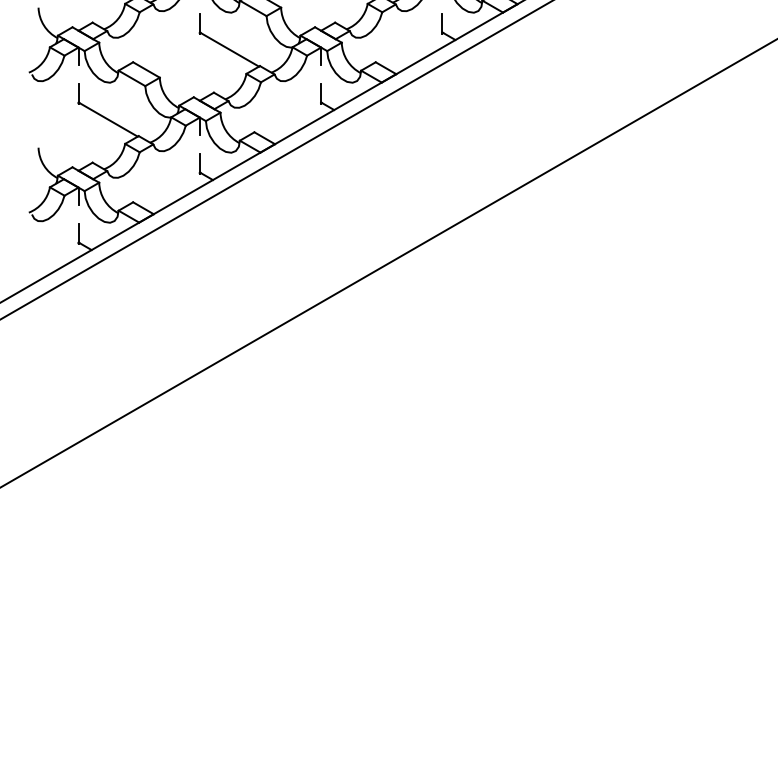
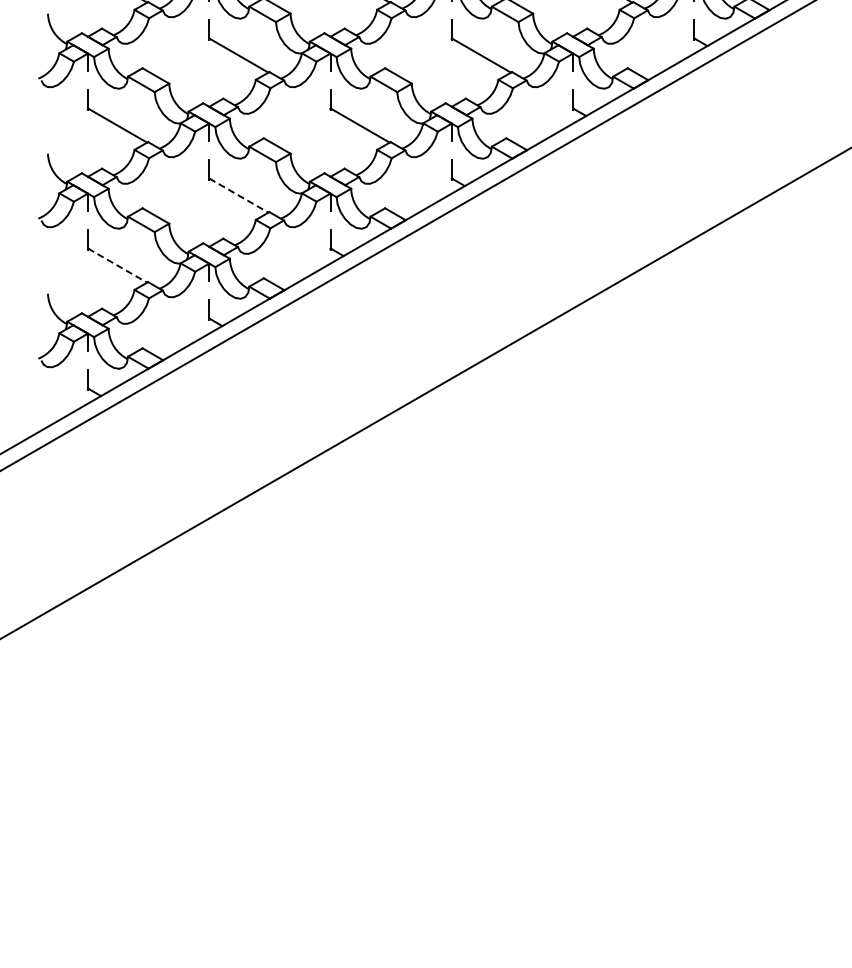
line: (230, 49) -> (239, 195), solid -> dashed
line: (109, 119) -> (118, 265), solid -> dashed

